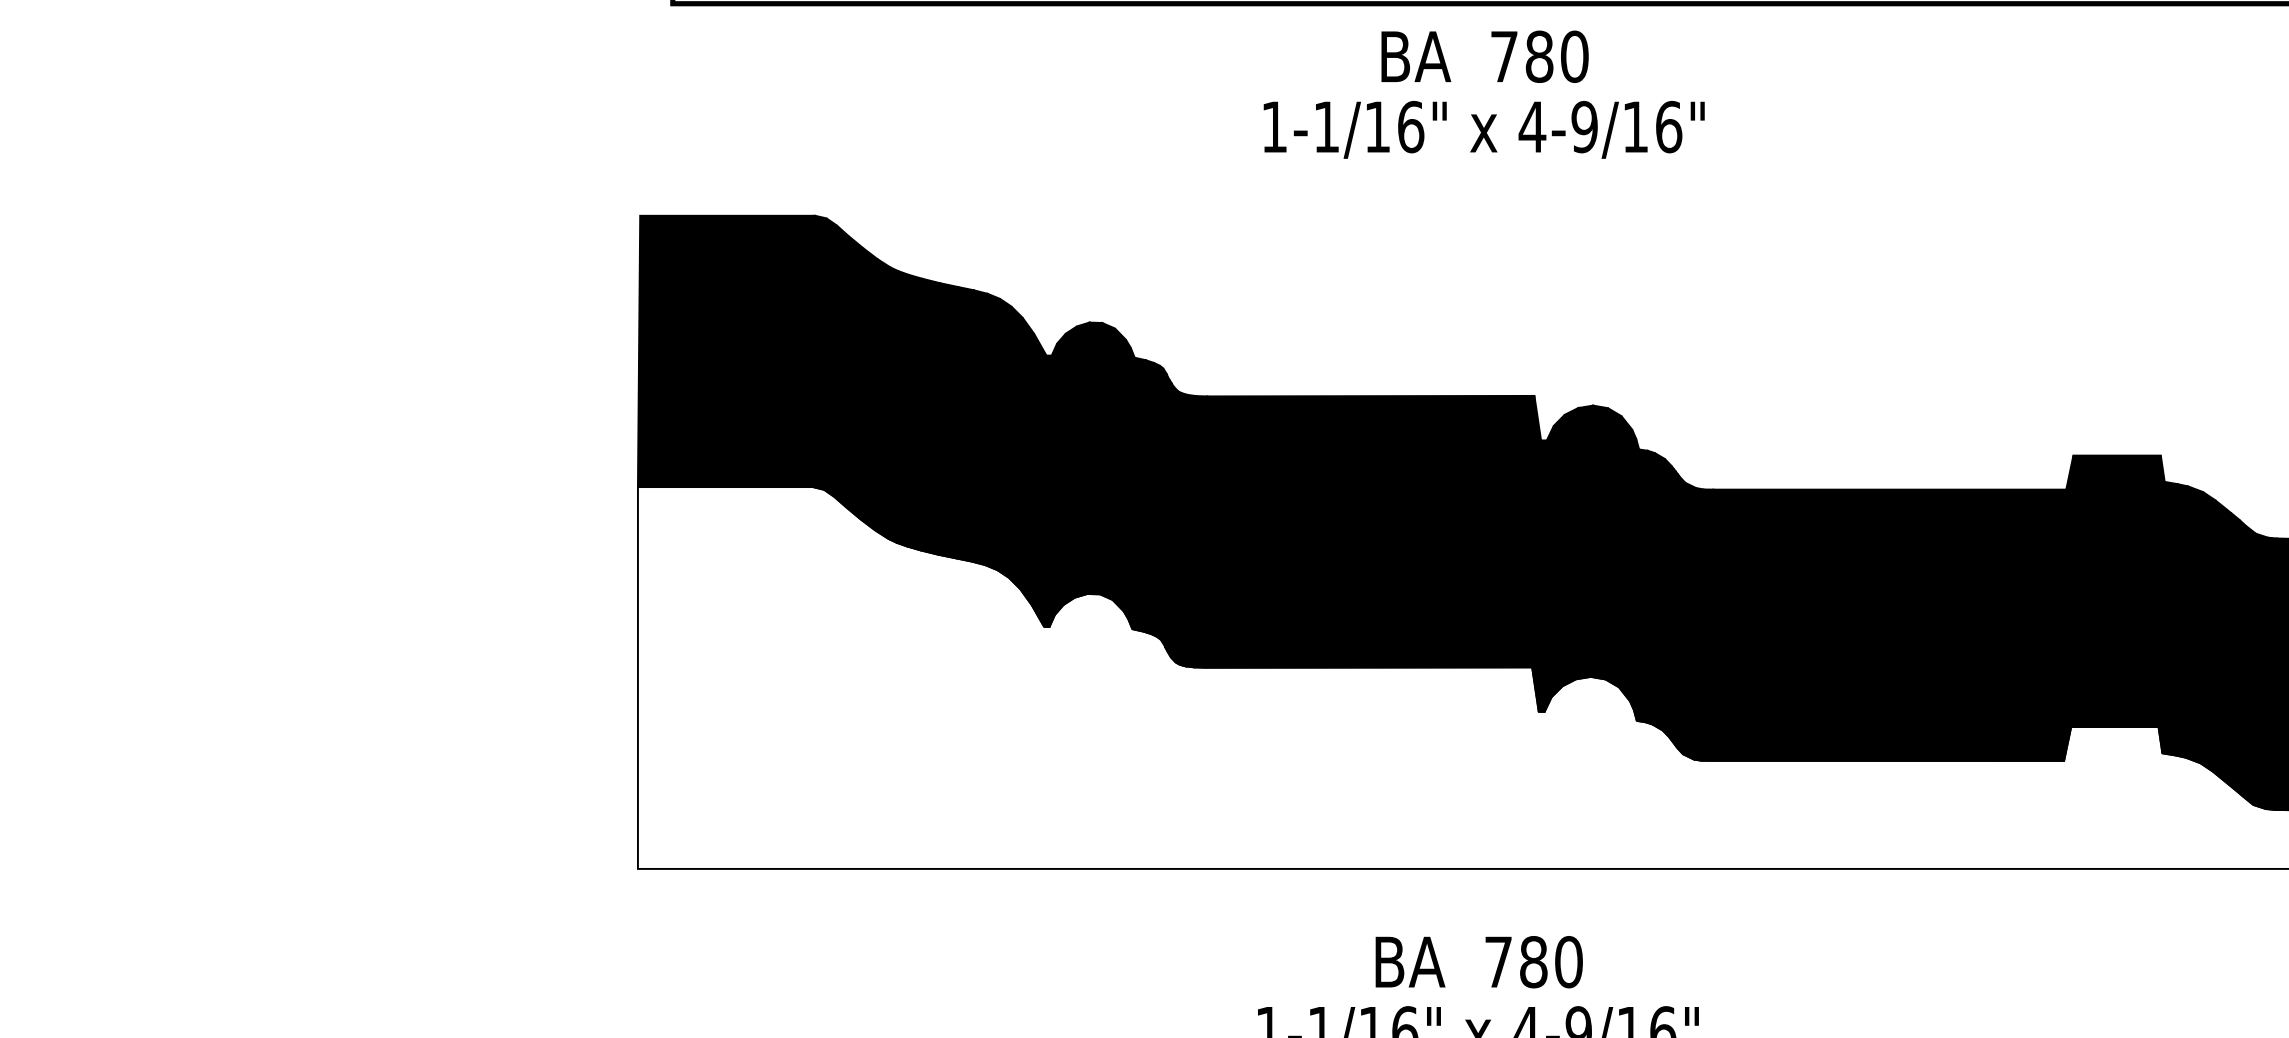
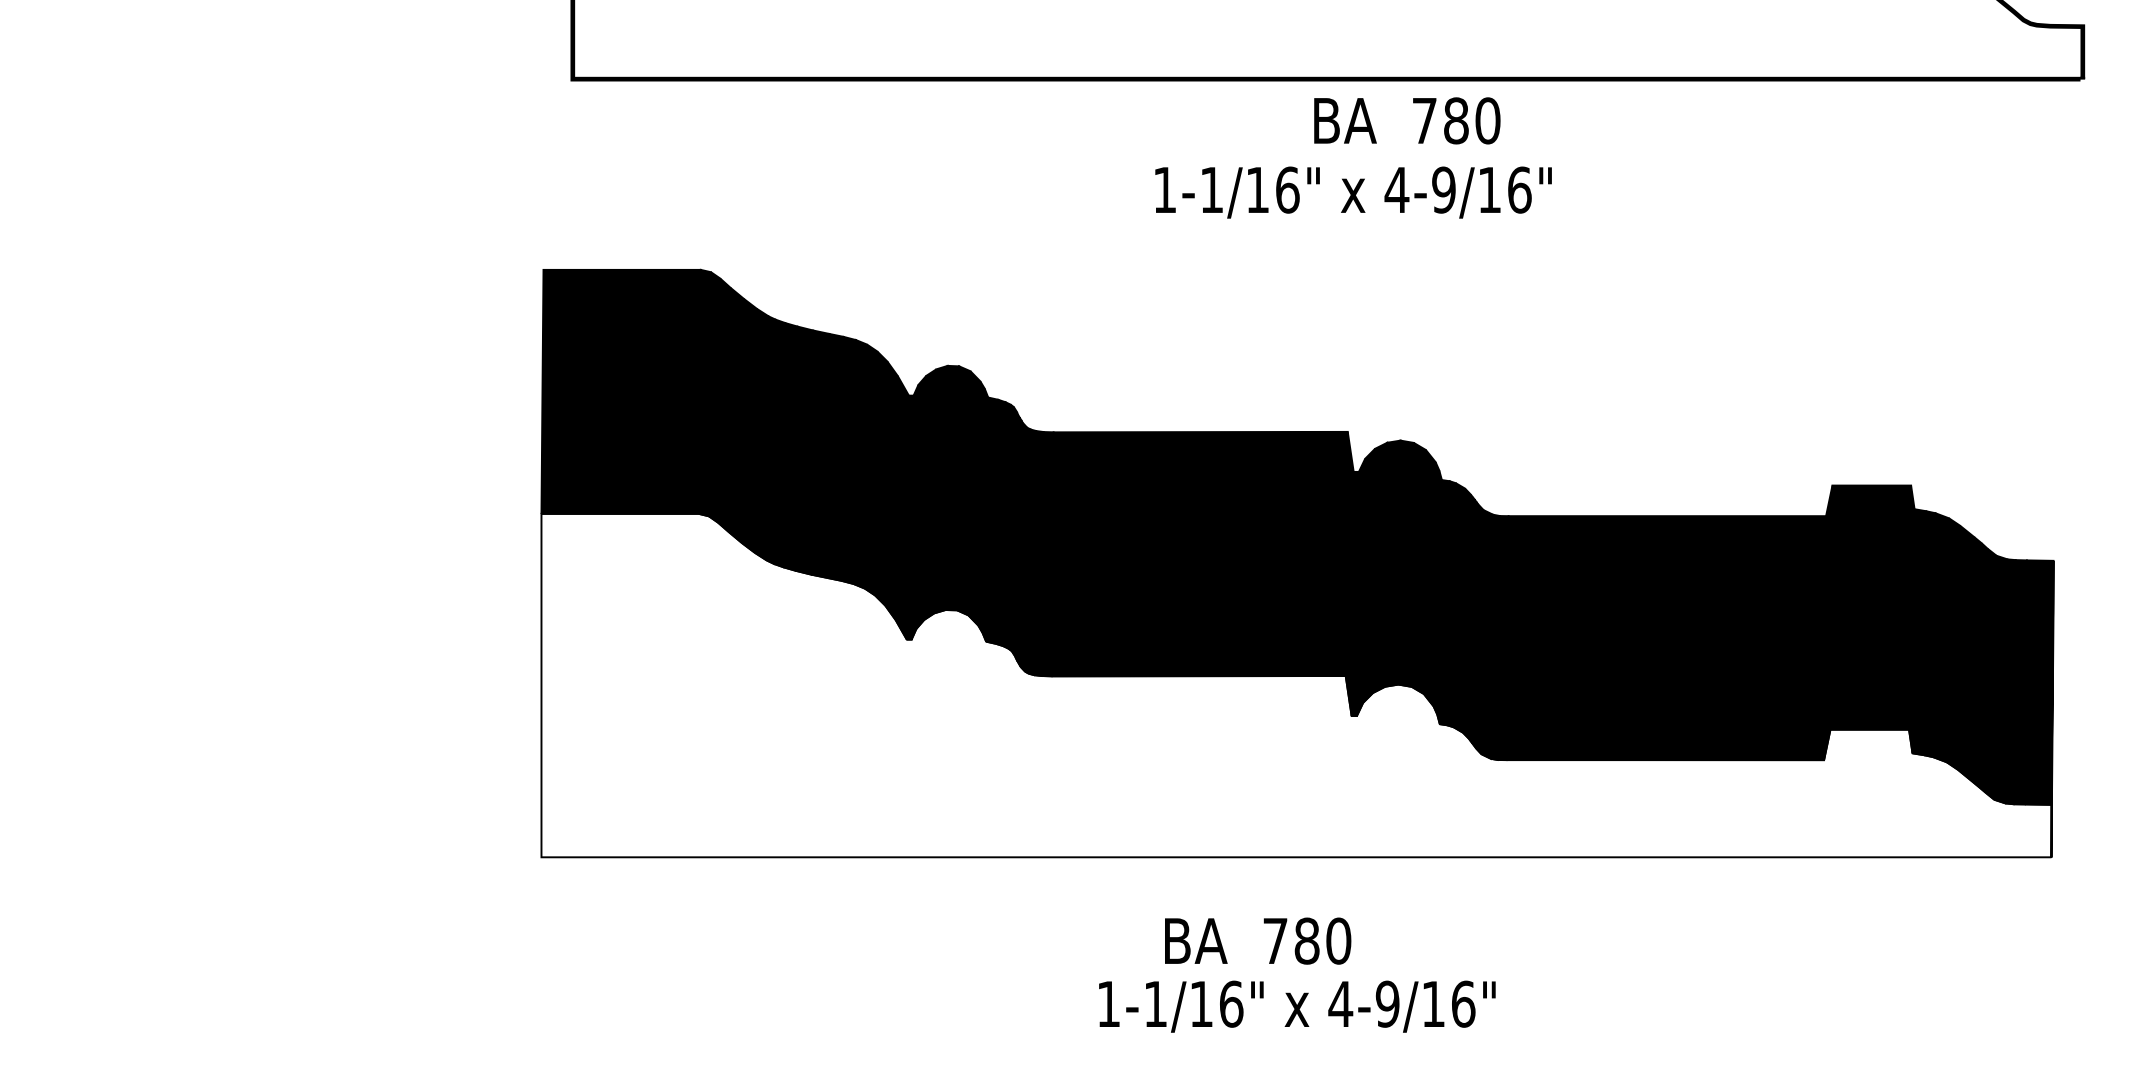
text: (1485, 56) -> (1407, 120), moved
text: (1484, 129) -> (1353, 192), moved
text: (1479, 961) -> (1258, 940), moved

